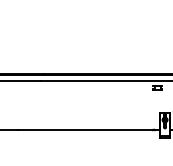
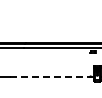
line: (89, 129) -> (52, 76), solid -> dashed

